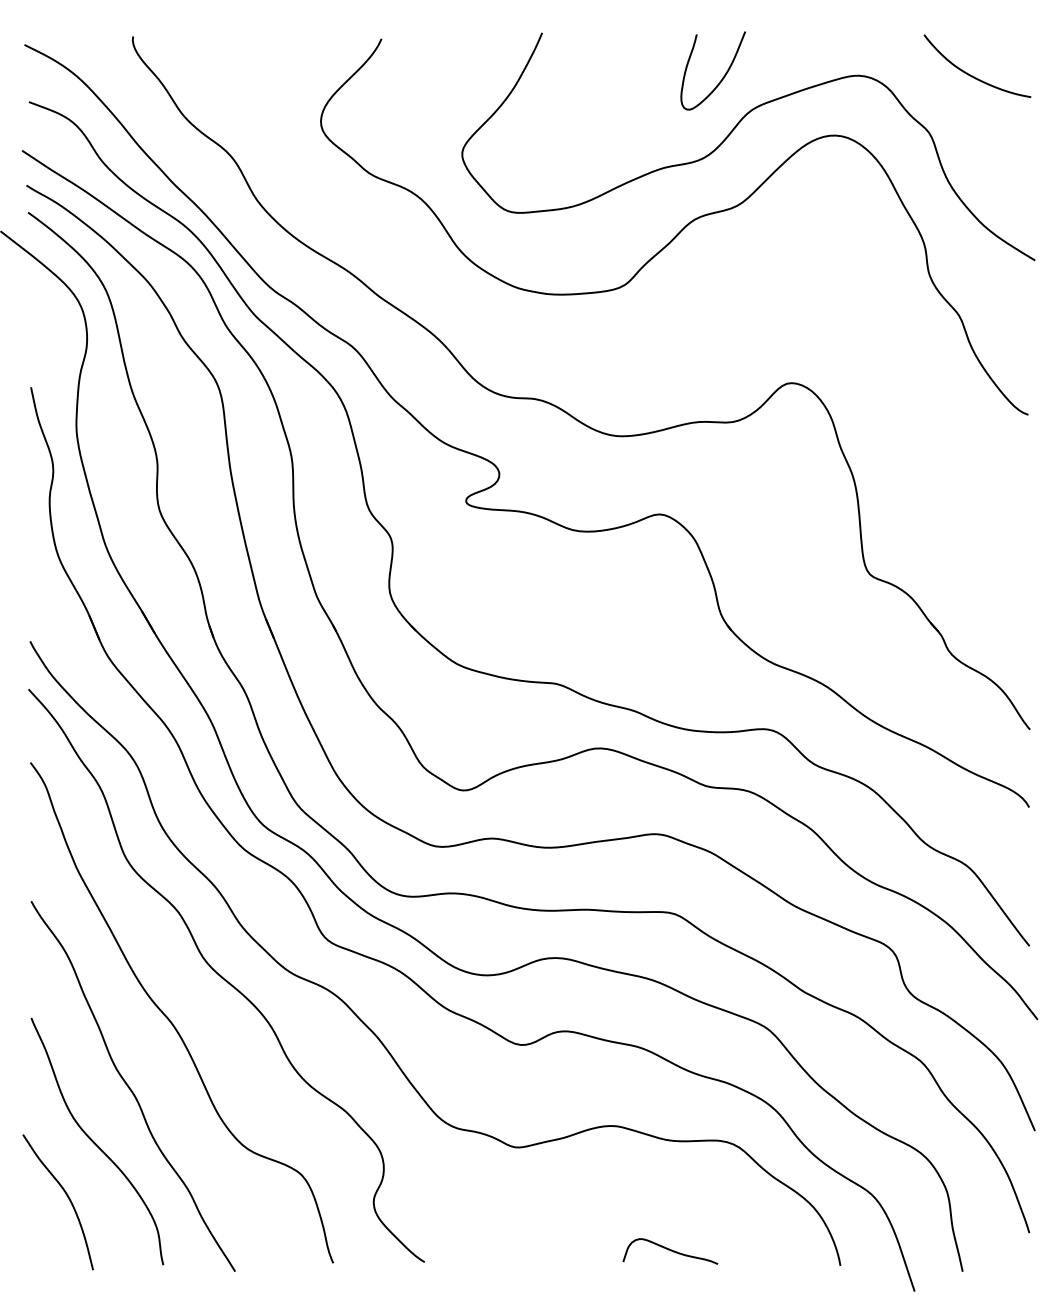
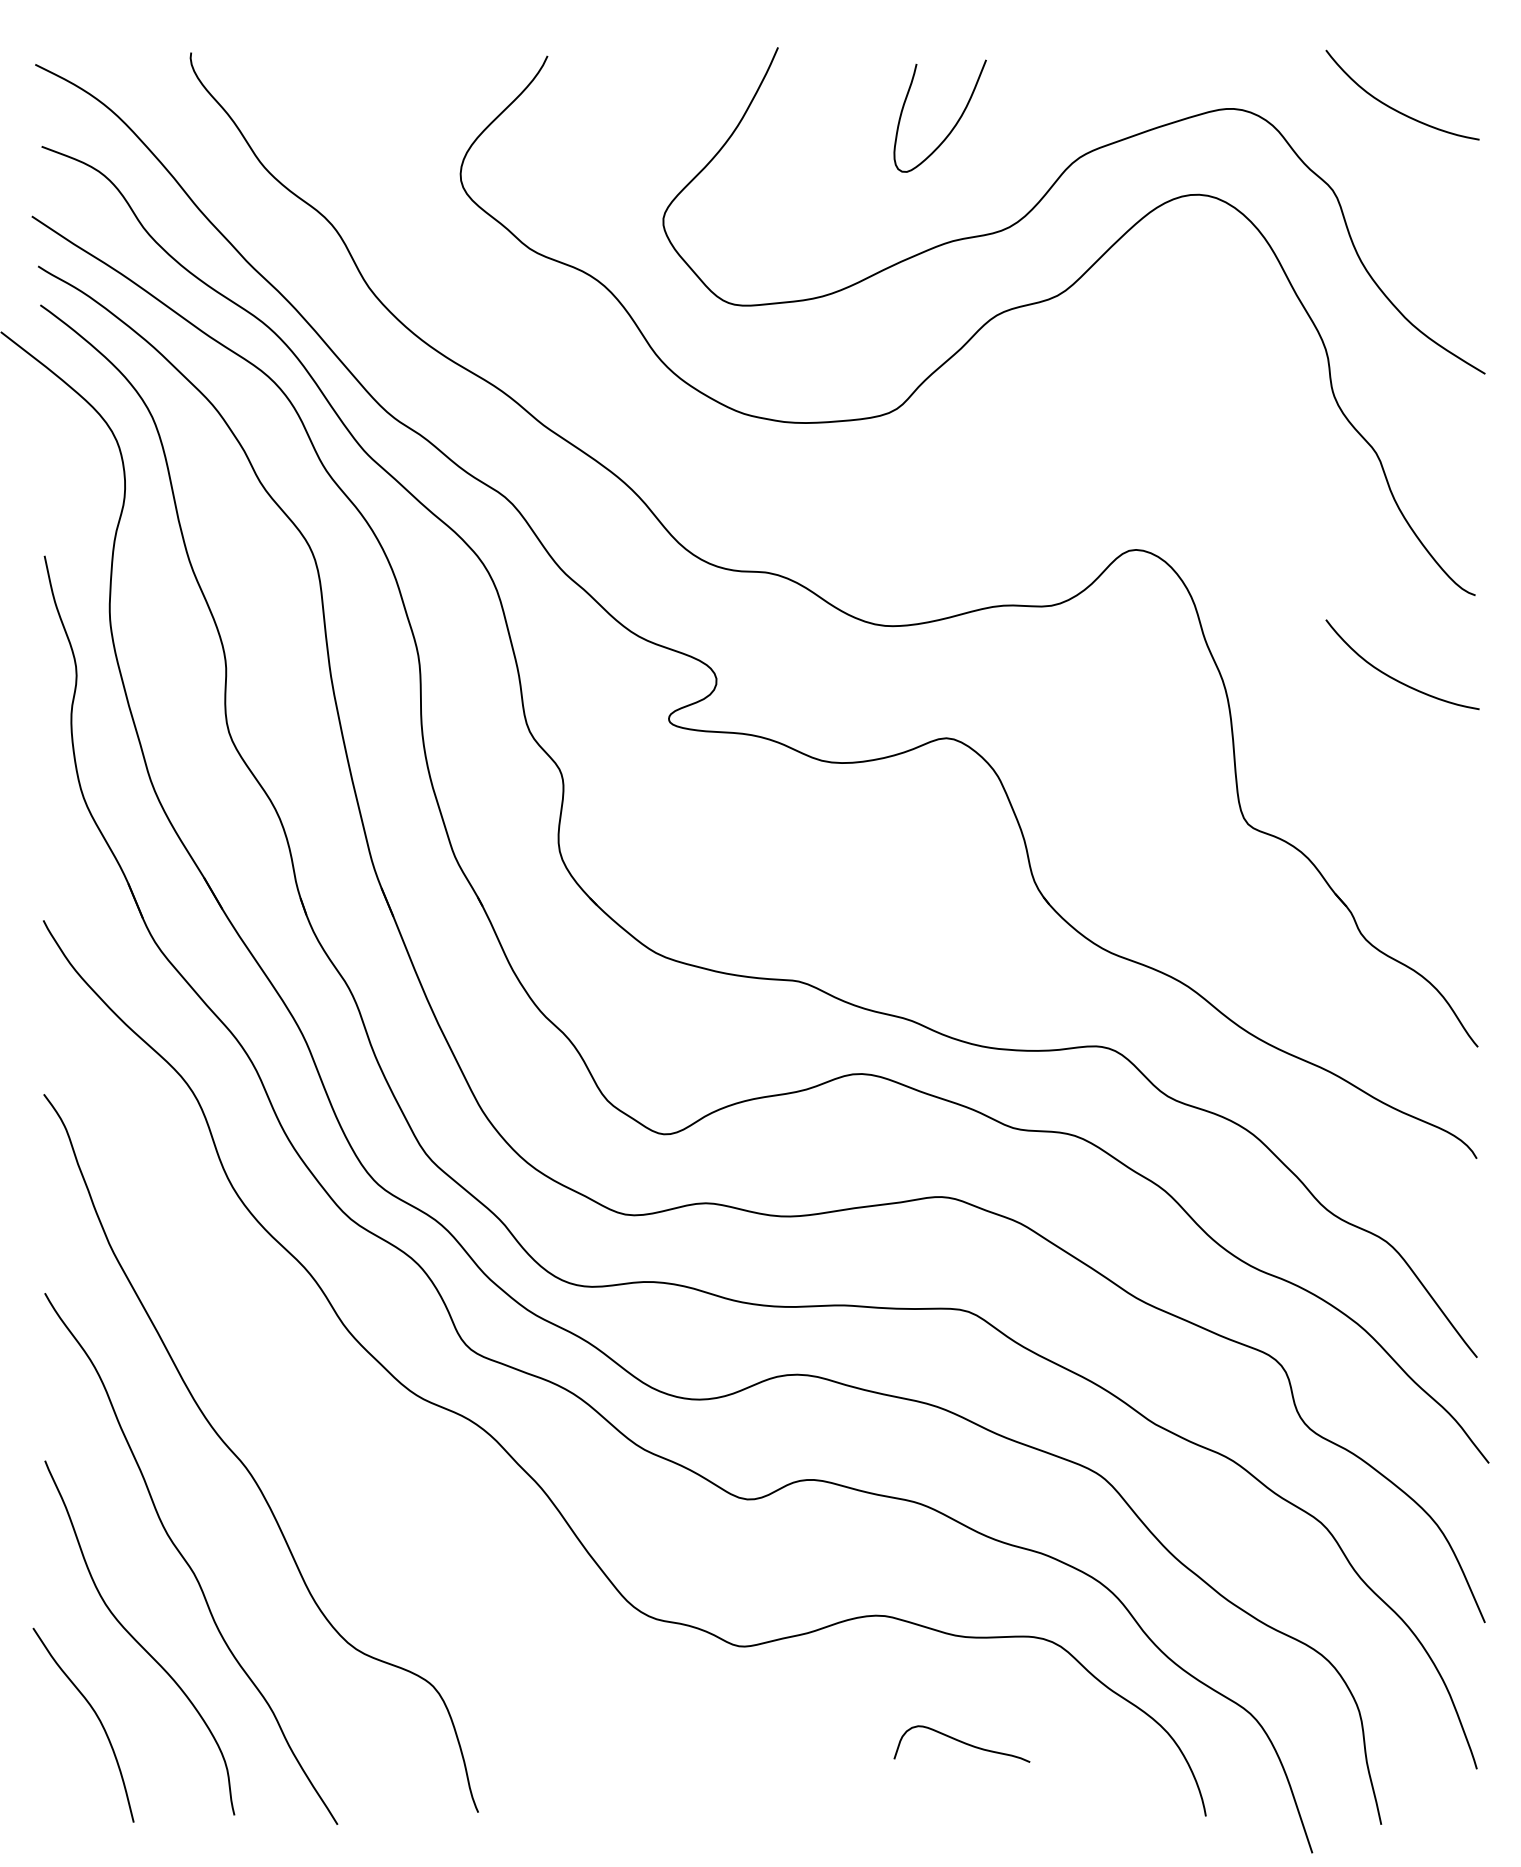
curve: (722, 77) -> (953, 125), moved
curve: (972, 472) -> (1395, 678), added
curve: (223, 977) -> (320, 1402), removed
curve: (670, 1251) -> (962, 1744), moved

